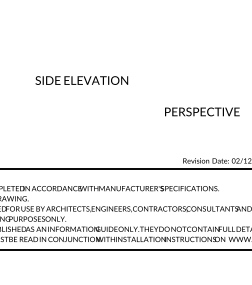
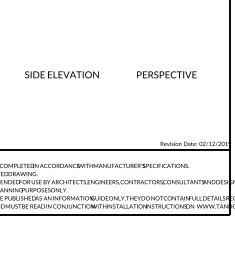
text: (81, 80) -> (61, 74), moved
text: (201, 111) -> (166, 74), moved

